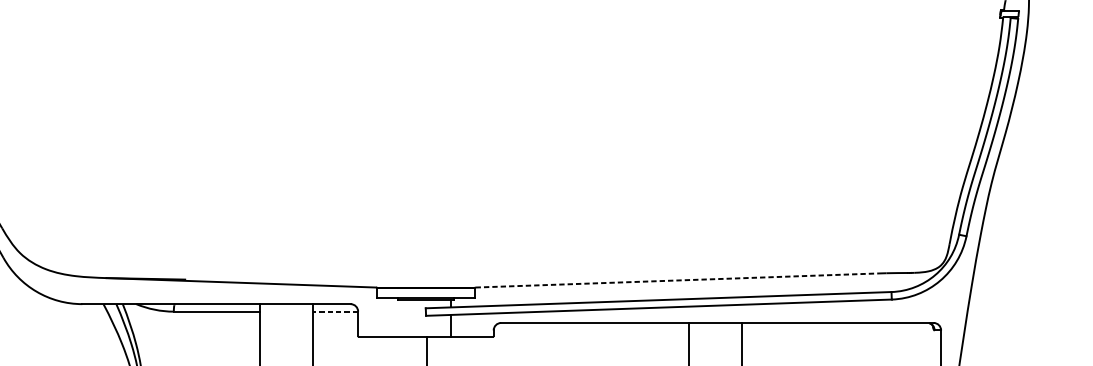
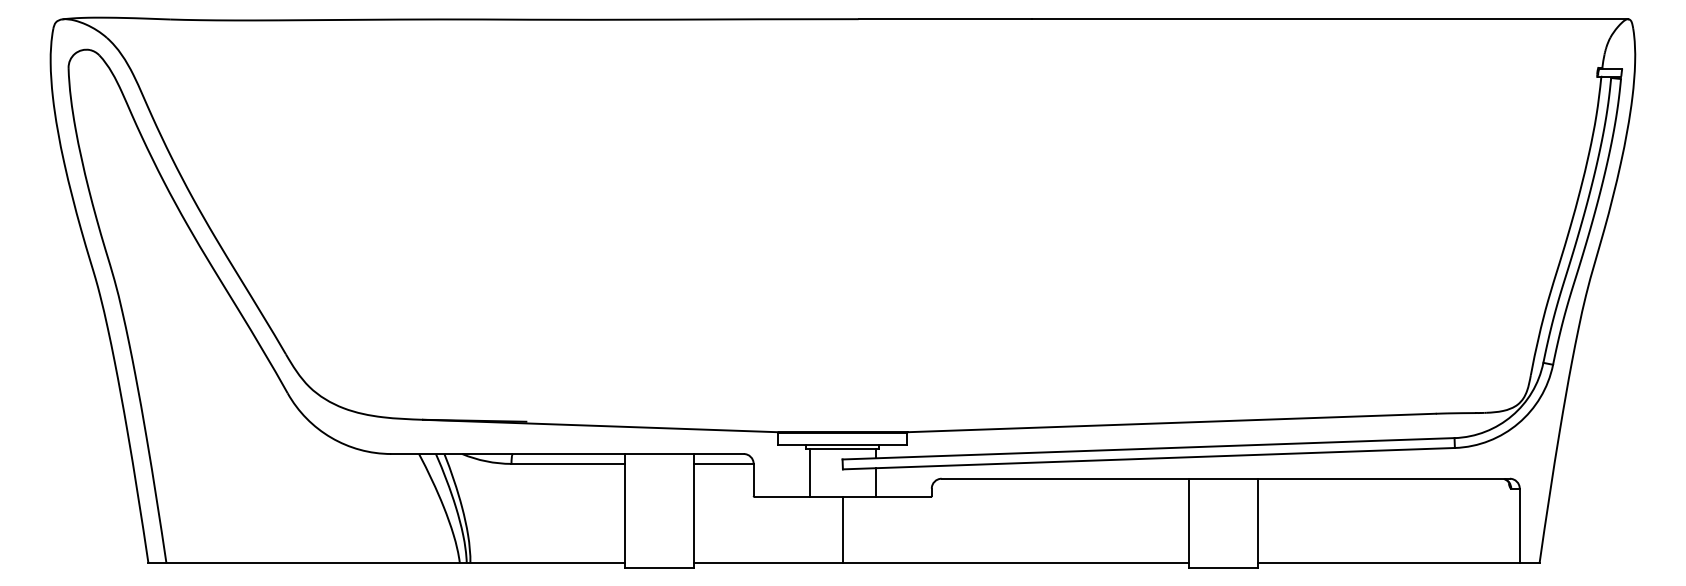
line: (676, 280) -> (1172, 422), dashed -> solid
line: (335, 311) -> (723, 463), dashed -> solid
line: (400, 318) -> (809, 472), added

